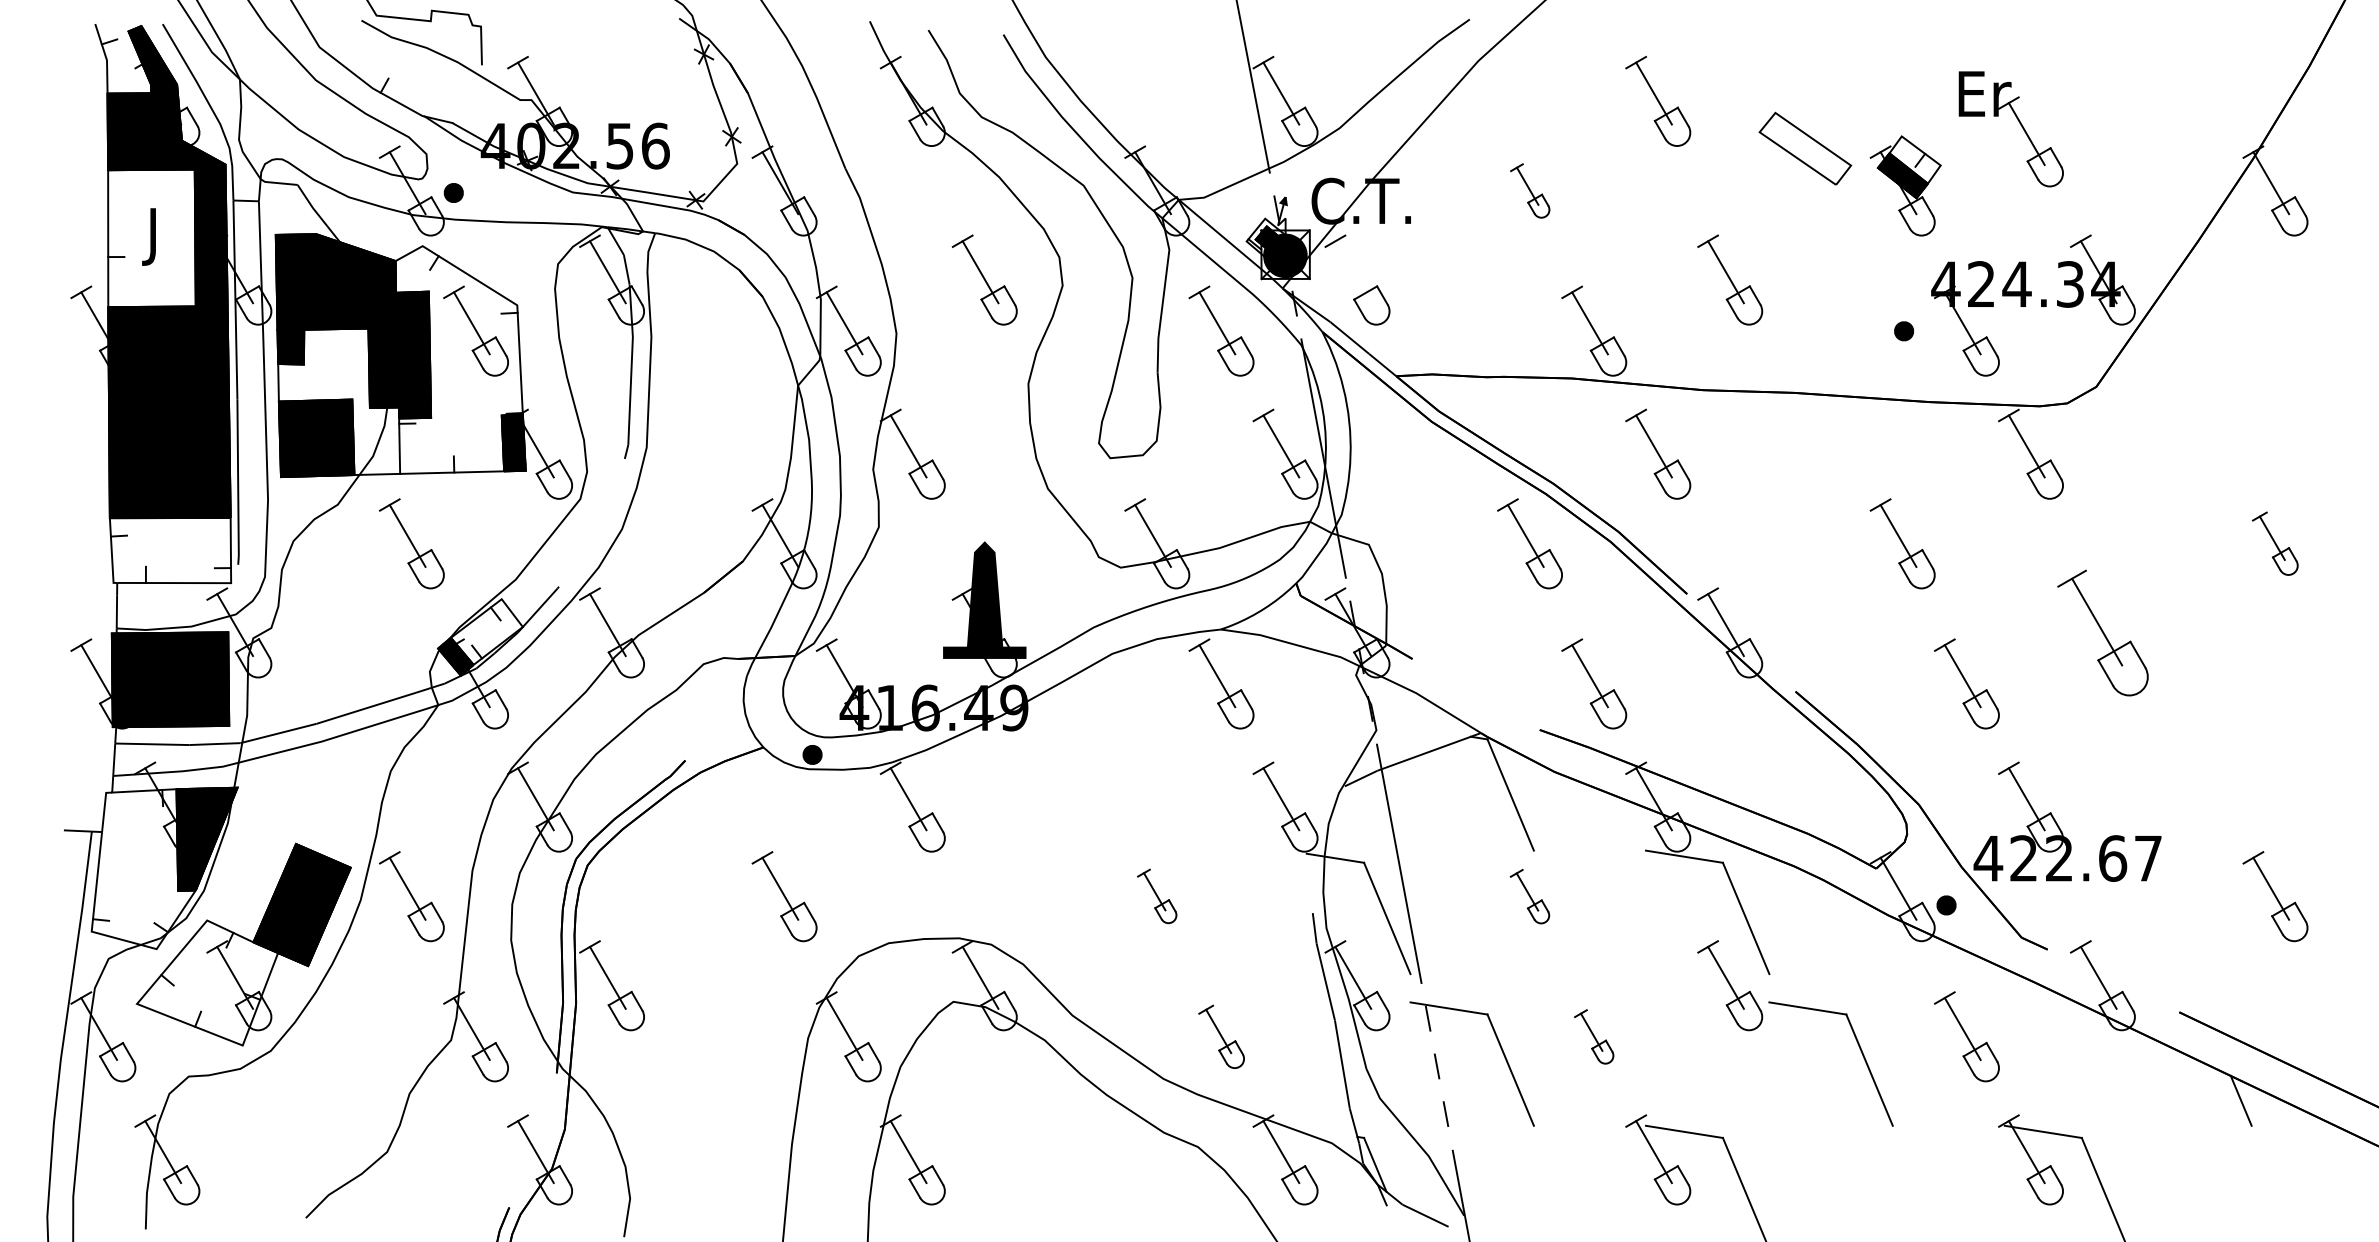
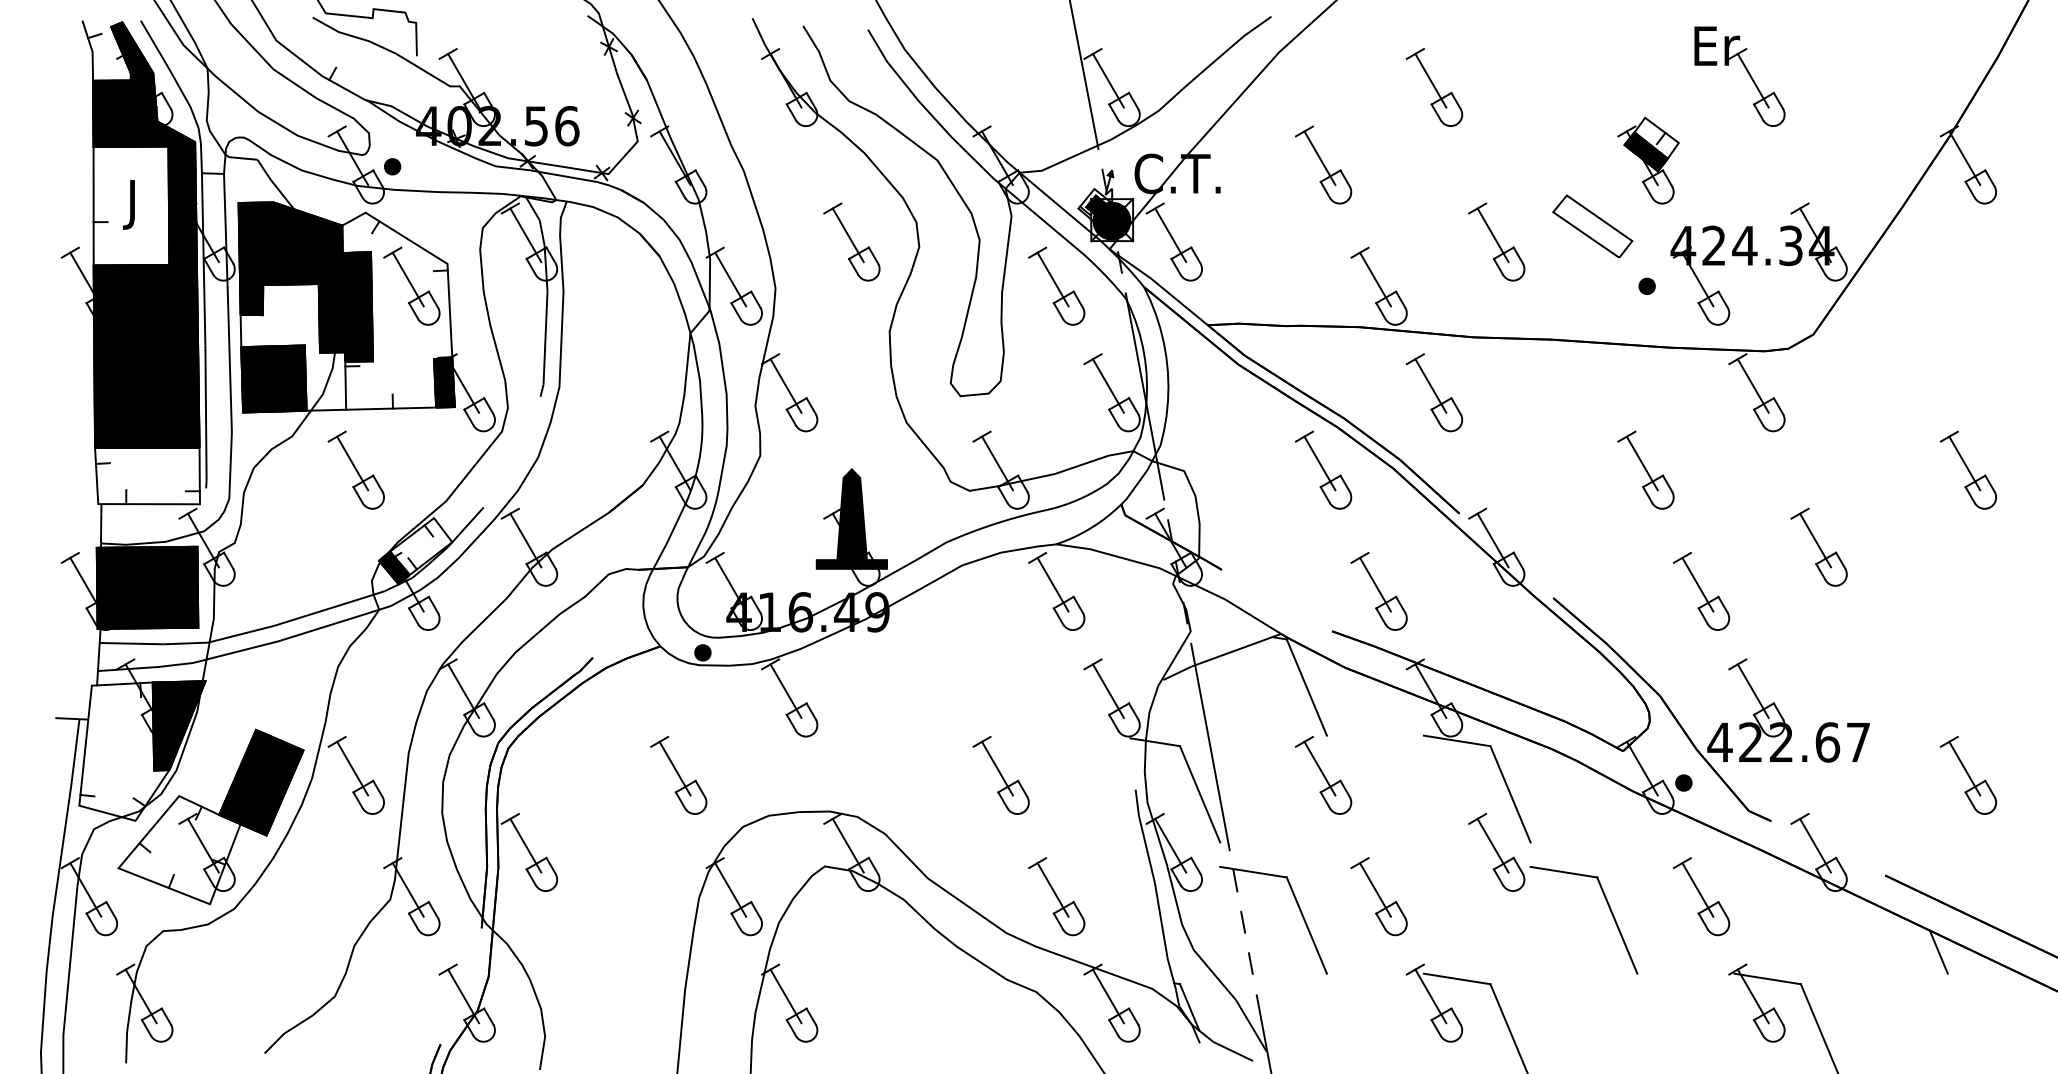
part: (2018, 123) -> (1746, 71), moved
part: (1805, 148) -> (1592, 226), moved
part: (1529, 190) -> (1323, 164), size x1.67
line: (1353, 272) -> (1170, 235), added
part: (2274, 542) -> (1967, 469), size x1.43
part: (2102, 631) -> (1818, 546), size x0.71
part: (1156, 895) -> (1000, 774), size x1.67
part: (1529, 896) -> (1323, 775), size x1.67
part: (1221, 1036) -> (1056, 896), size x1.43
part: (1593, 1036) -> (1378, 896), size x1.67

